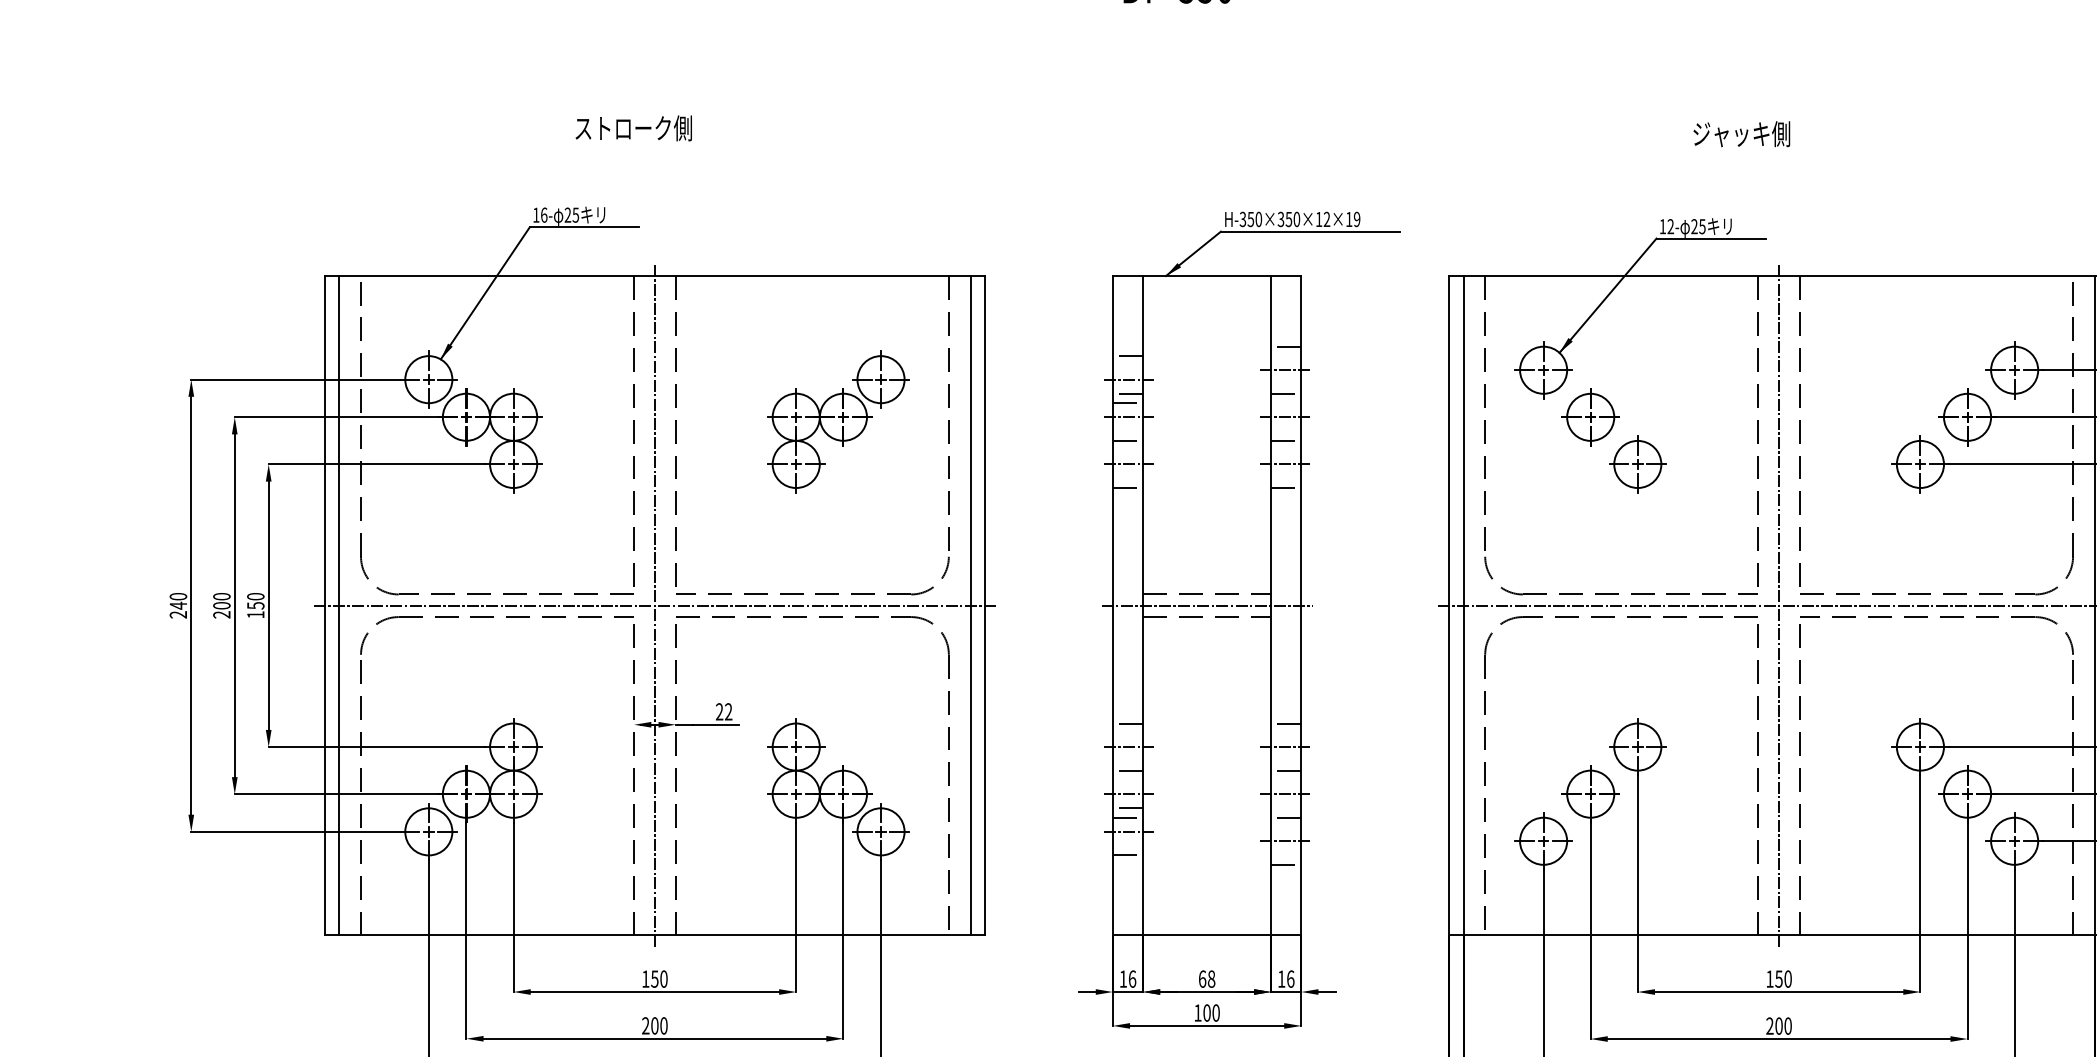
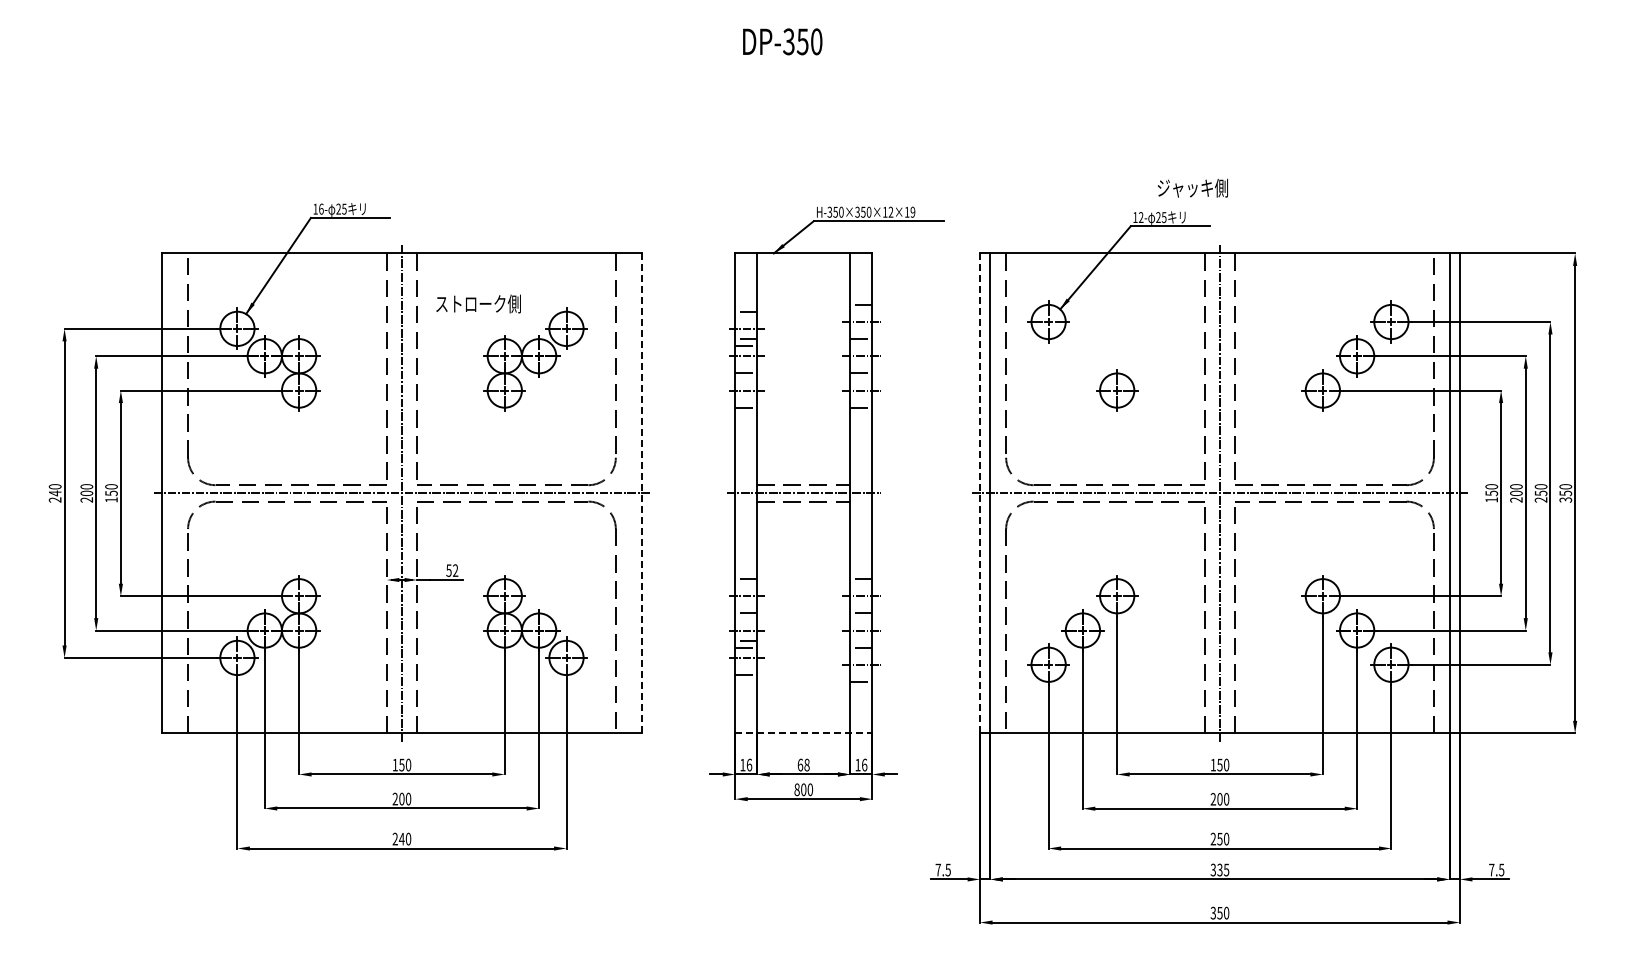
text: (633, 127) -> (478, 303), moved
text: (1741, 133) -> (1192, 187), moved
part: (1590, 417) -> (1082, 356), removed
line: (339, 605) -> (172, 493), removed
line: (970, 605) -> (631, 493), removed
line: (984, 605) -> (641, 493), solid -> dashed
line: (1449, 605) -> (980, 493), solid -> dashed
text: (718, 711) -> (448, 570), 22 -> 52
line: (1206, 935) -> (803, 733), solid -> dashed
text: (1197, 1012) -> (796, 789), 100 -> 800

